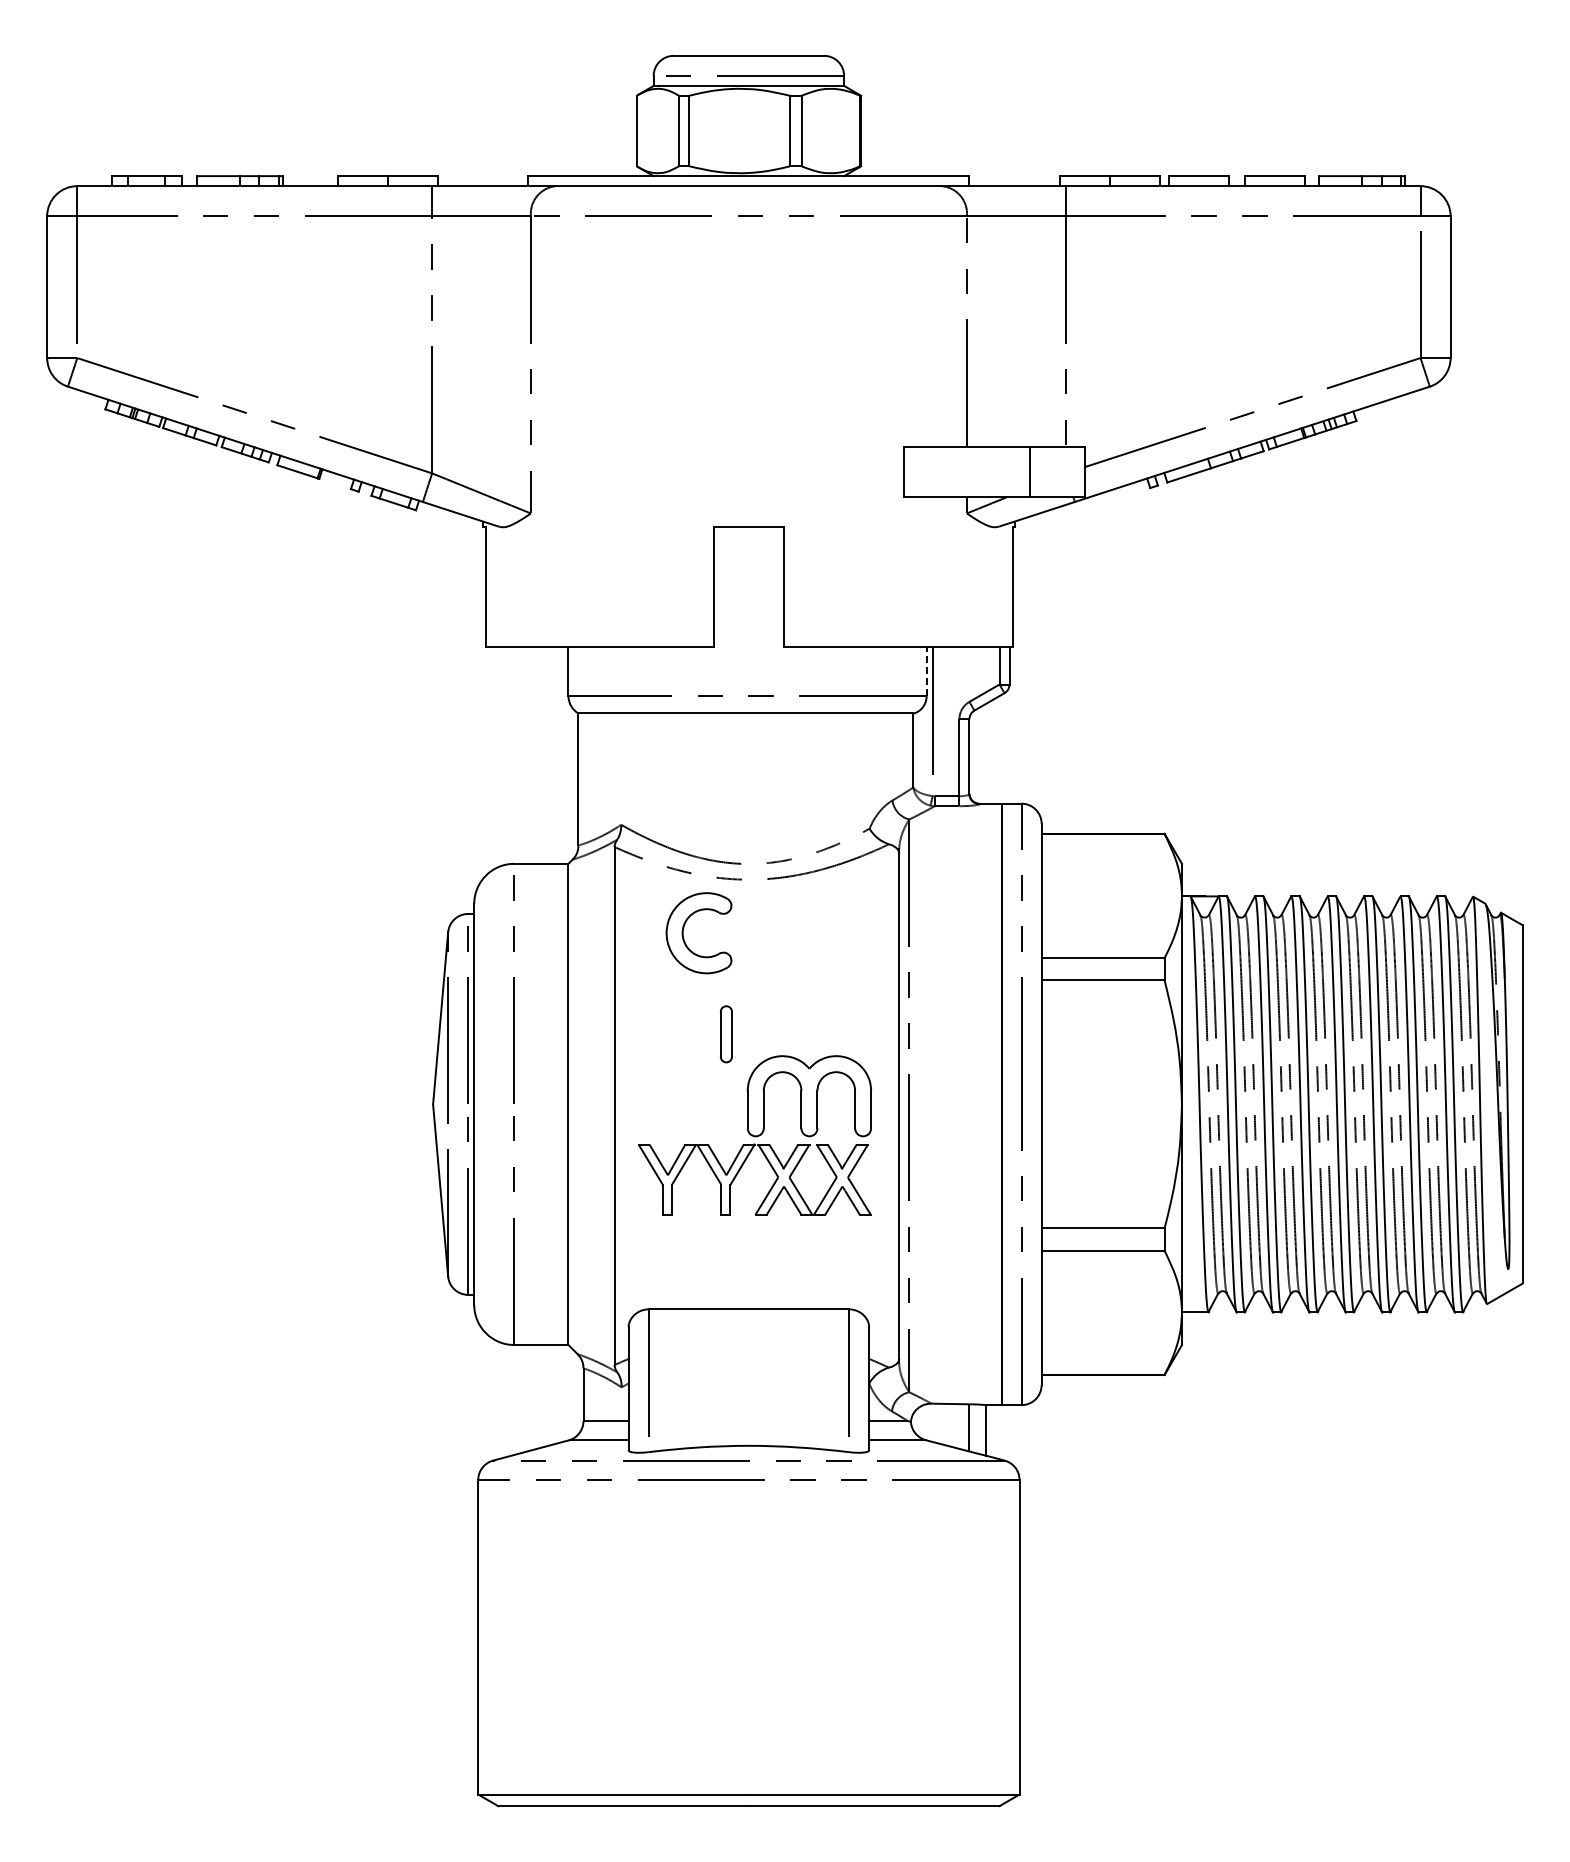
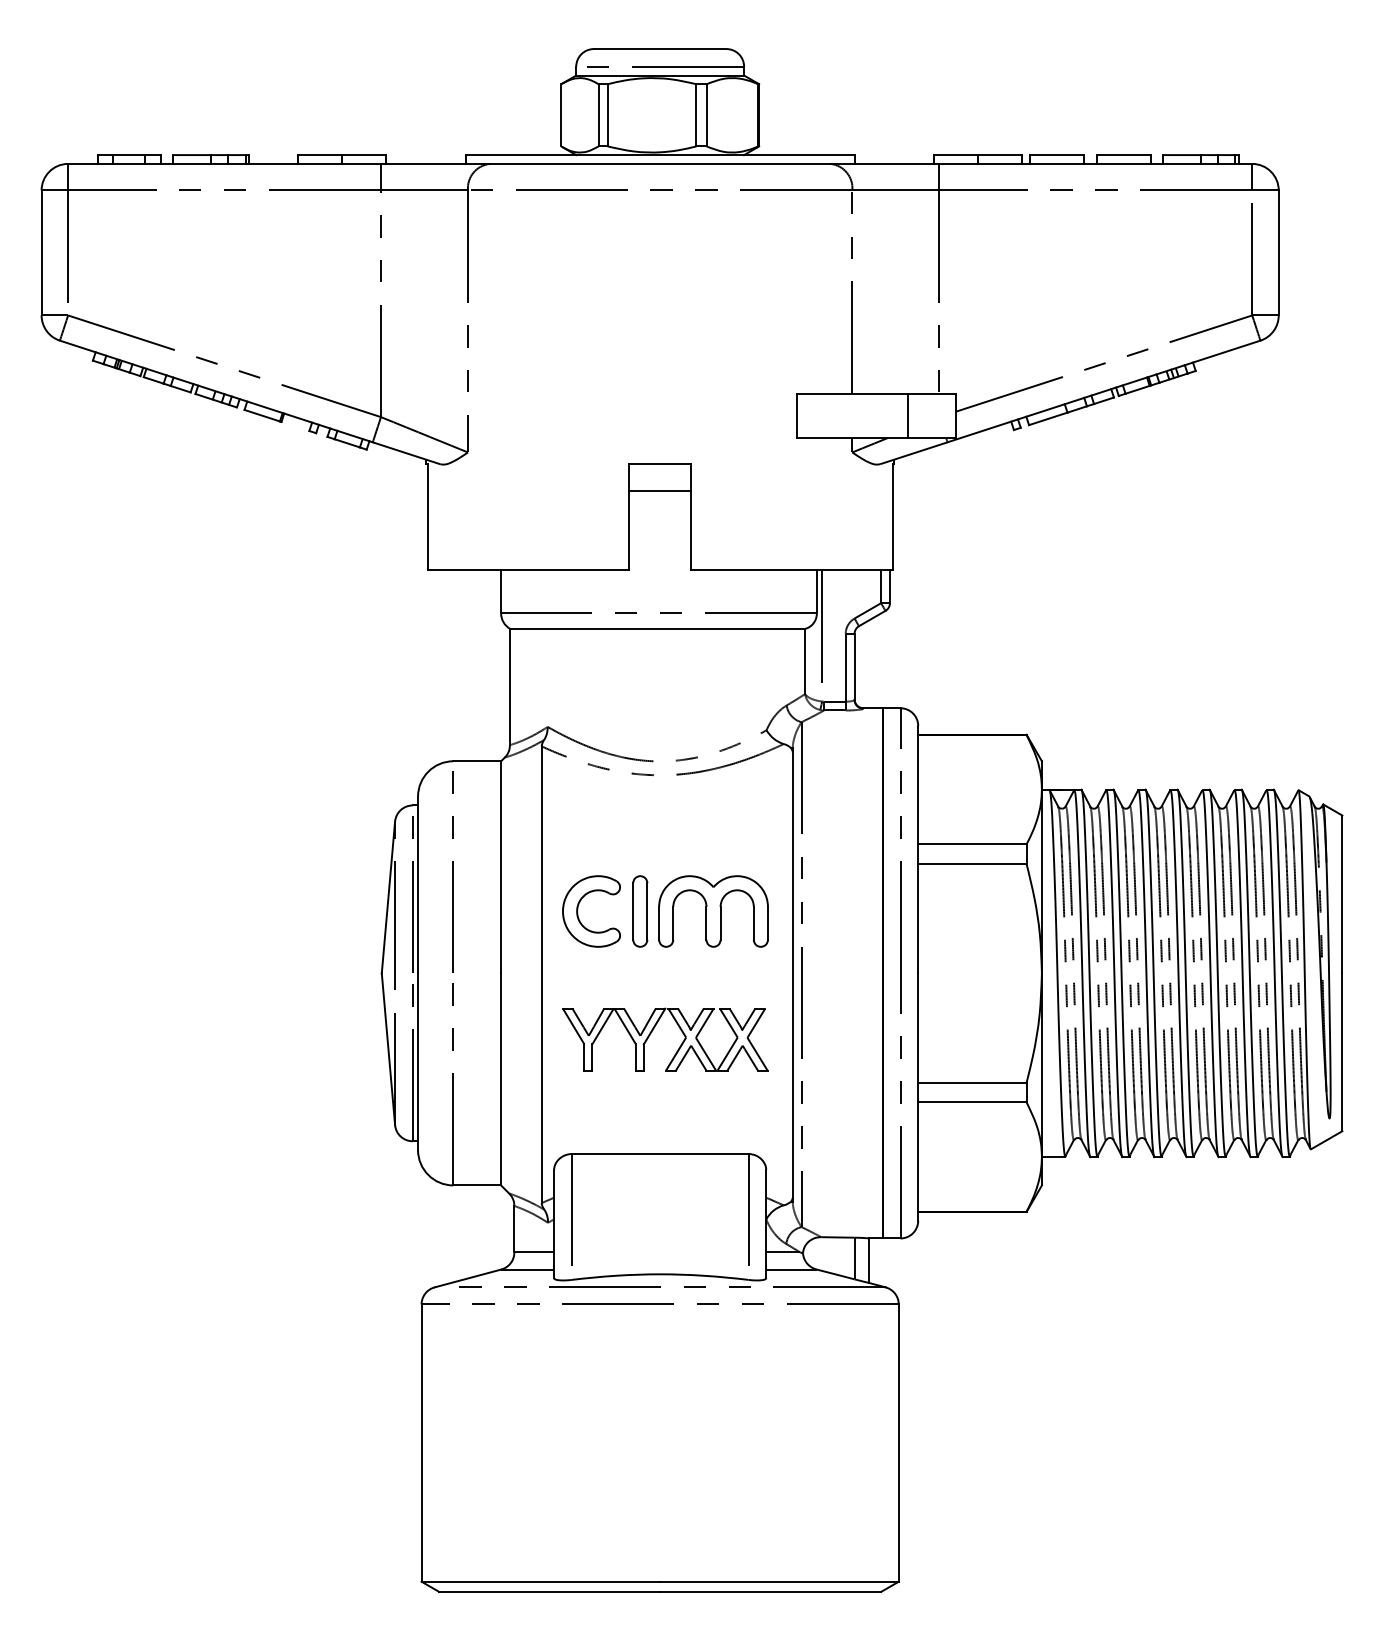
line: (748, 557) -> (659, 491), added
line: (926, 671) -> (816, 591), dashed -> solid
part: (684, 928) -> (578, 907), moved
part: (726, 1034) -> (640, 911), size x1.43
part: (808, 1096) -> (712, 911), moved

